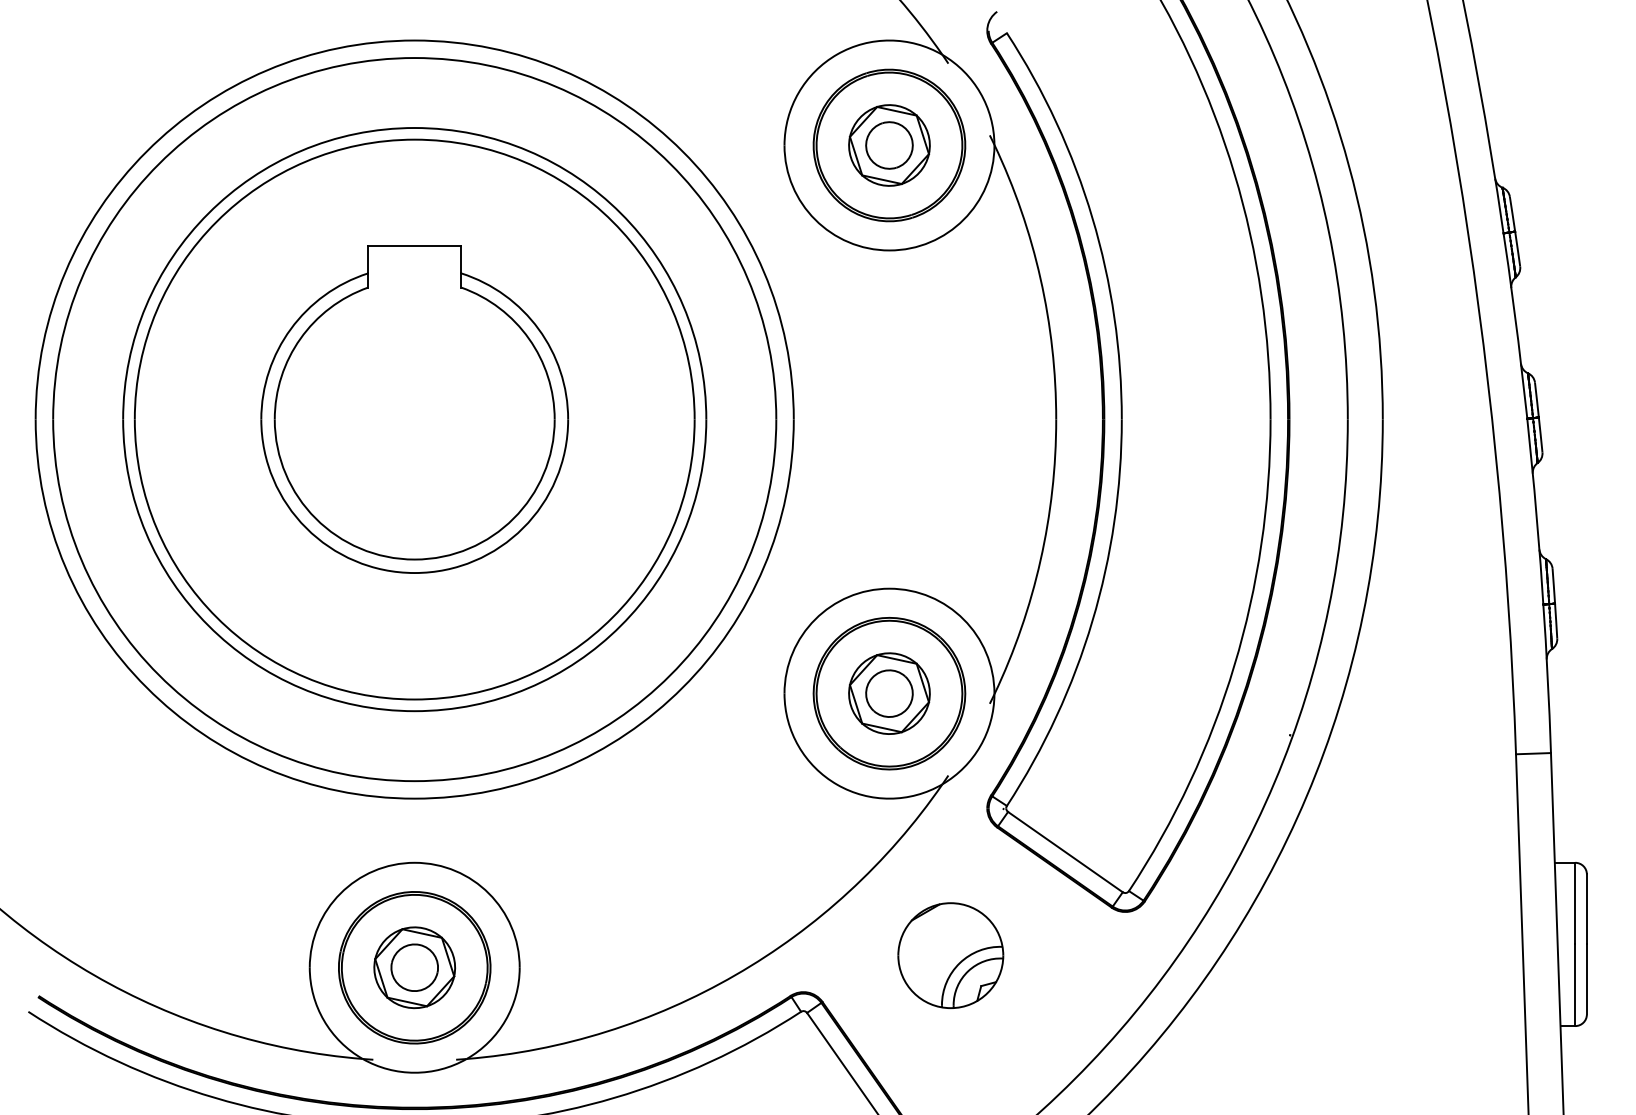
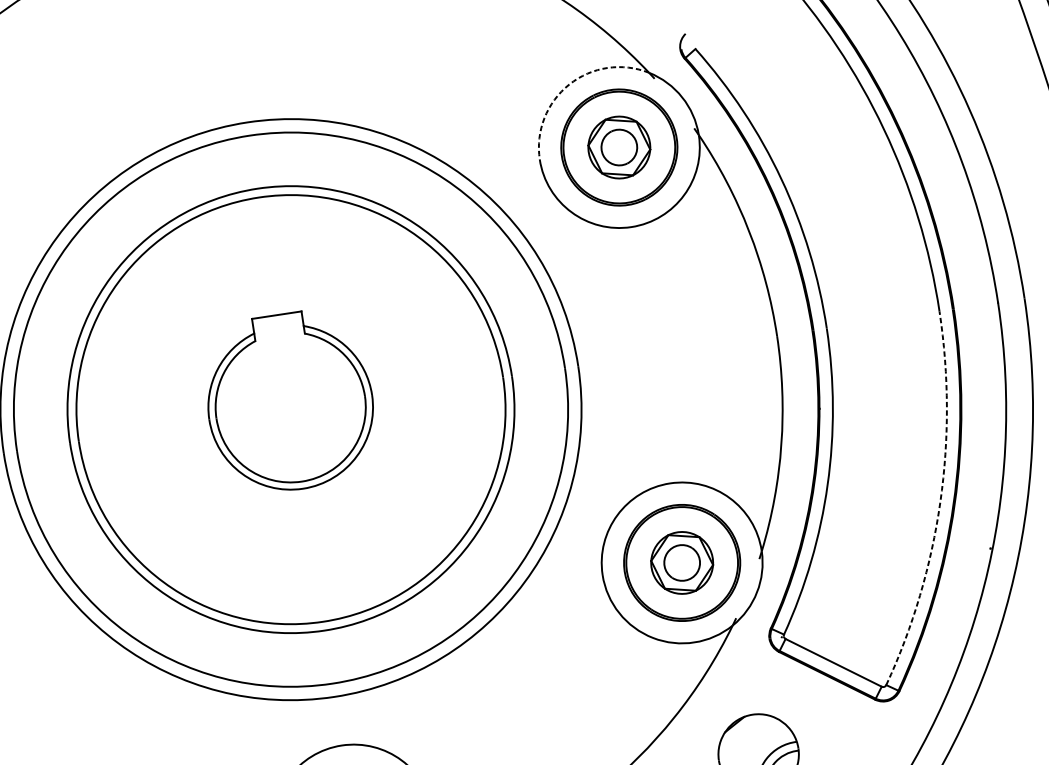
arc: (837, 54) -> (569, 84), solid -> dashed
part: (414, 409) -> (289, 402), size x0.7
arc: (1234, 665) -> (940, 502), solid -> dashed

